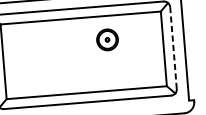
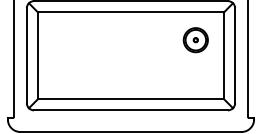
part: (107, 40) -> (195, 40), moved
line: (173, 47) -> (235, 55), dashed -> solid

